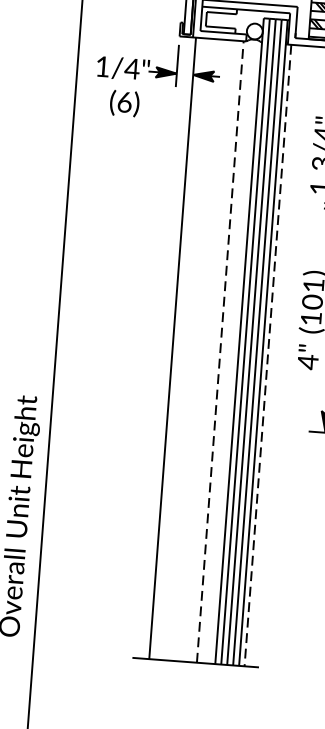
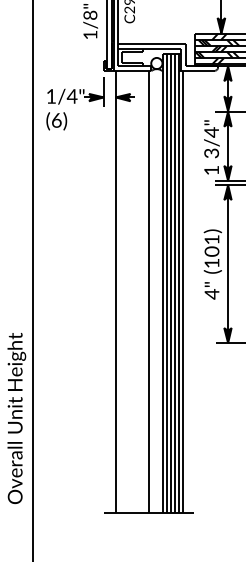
text: (124, 103) -> (56, 121), moved
line: (220, 351) -> (149, 291), dashed -> solid
line: (268, 355) -> (183, 291), dashed -> solid

